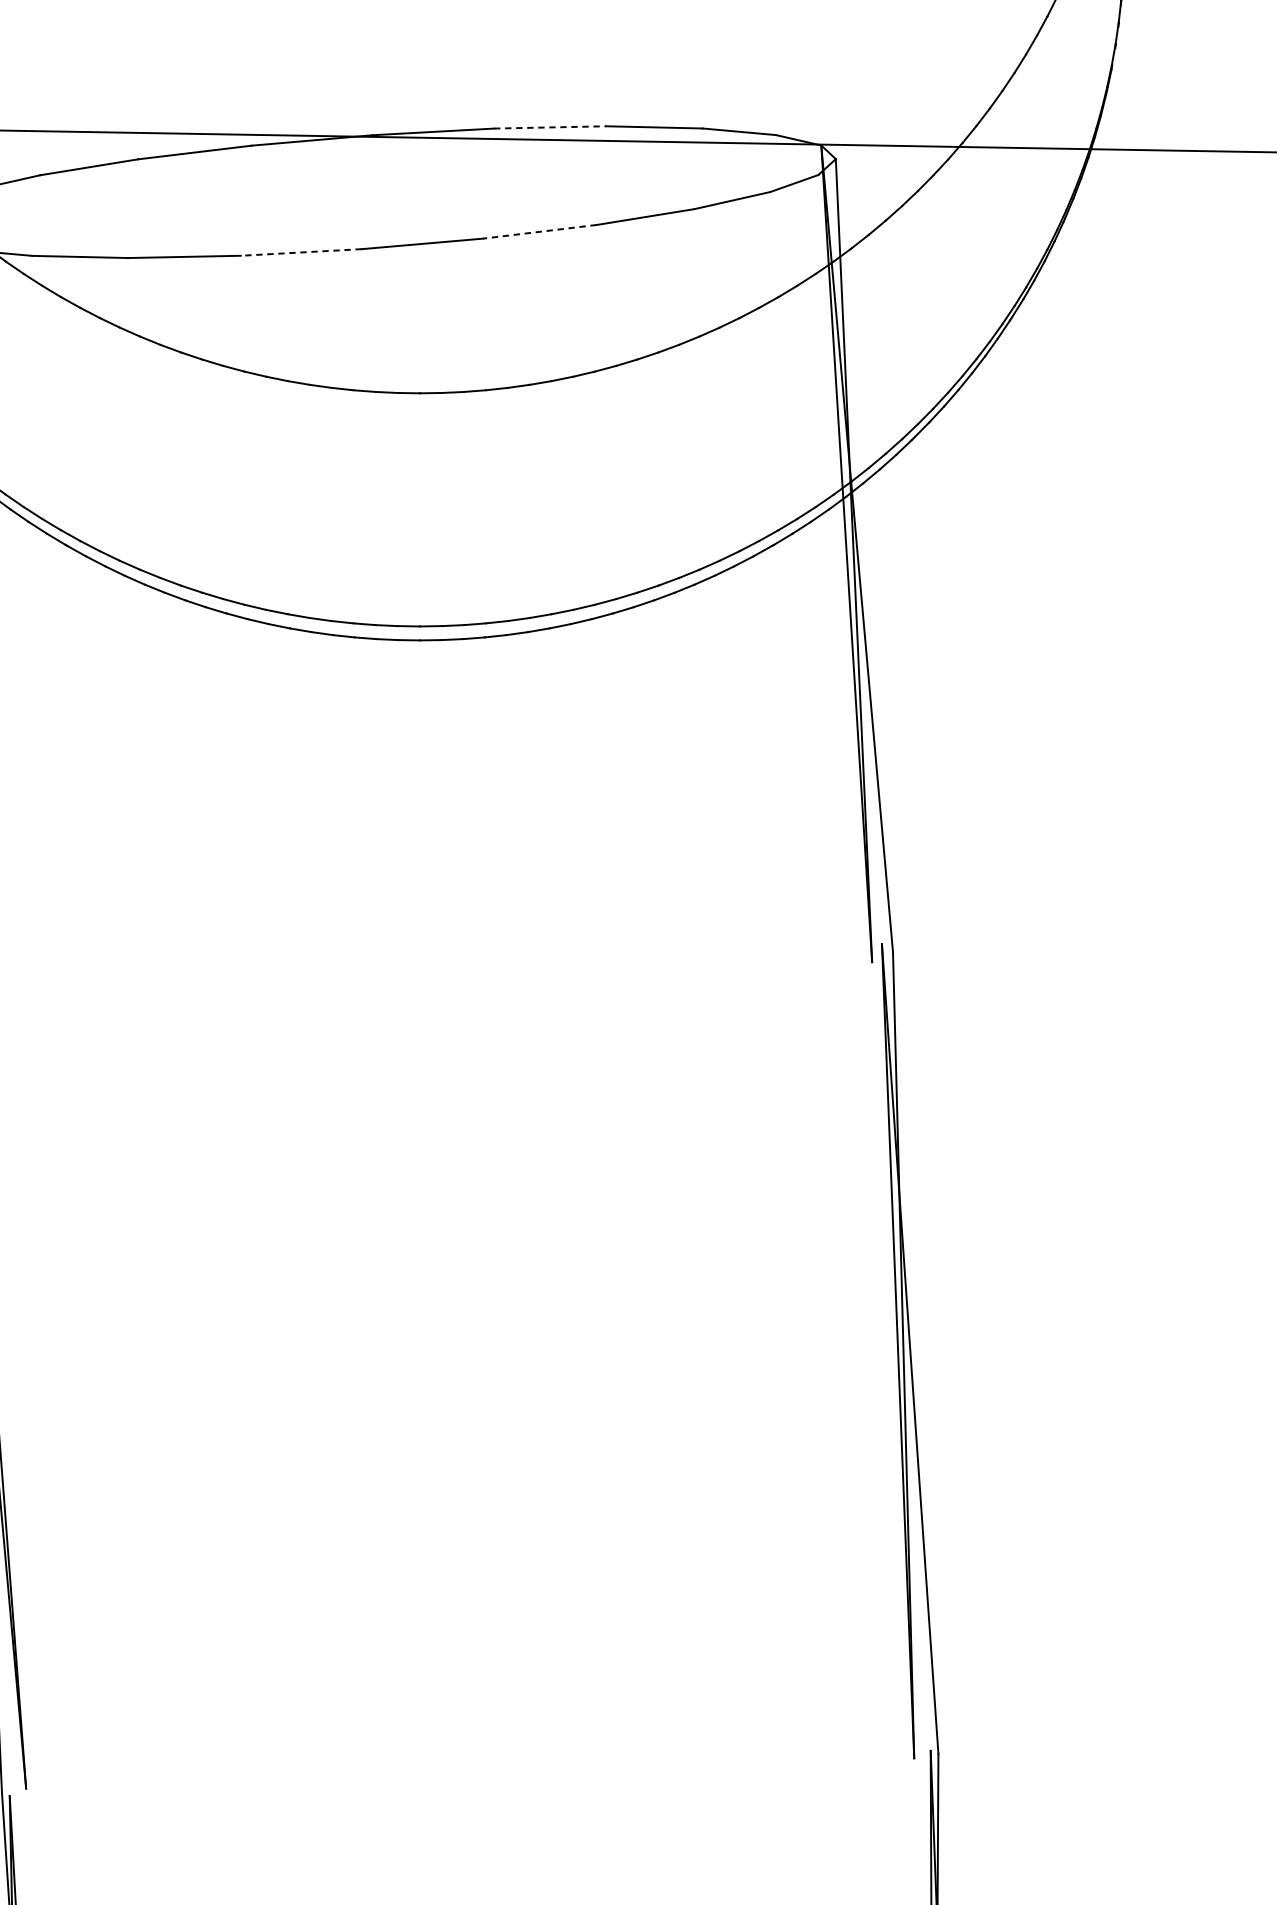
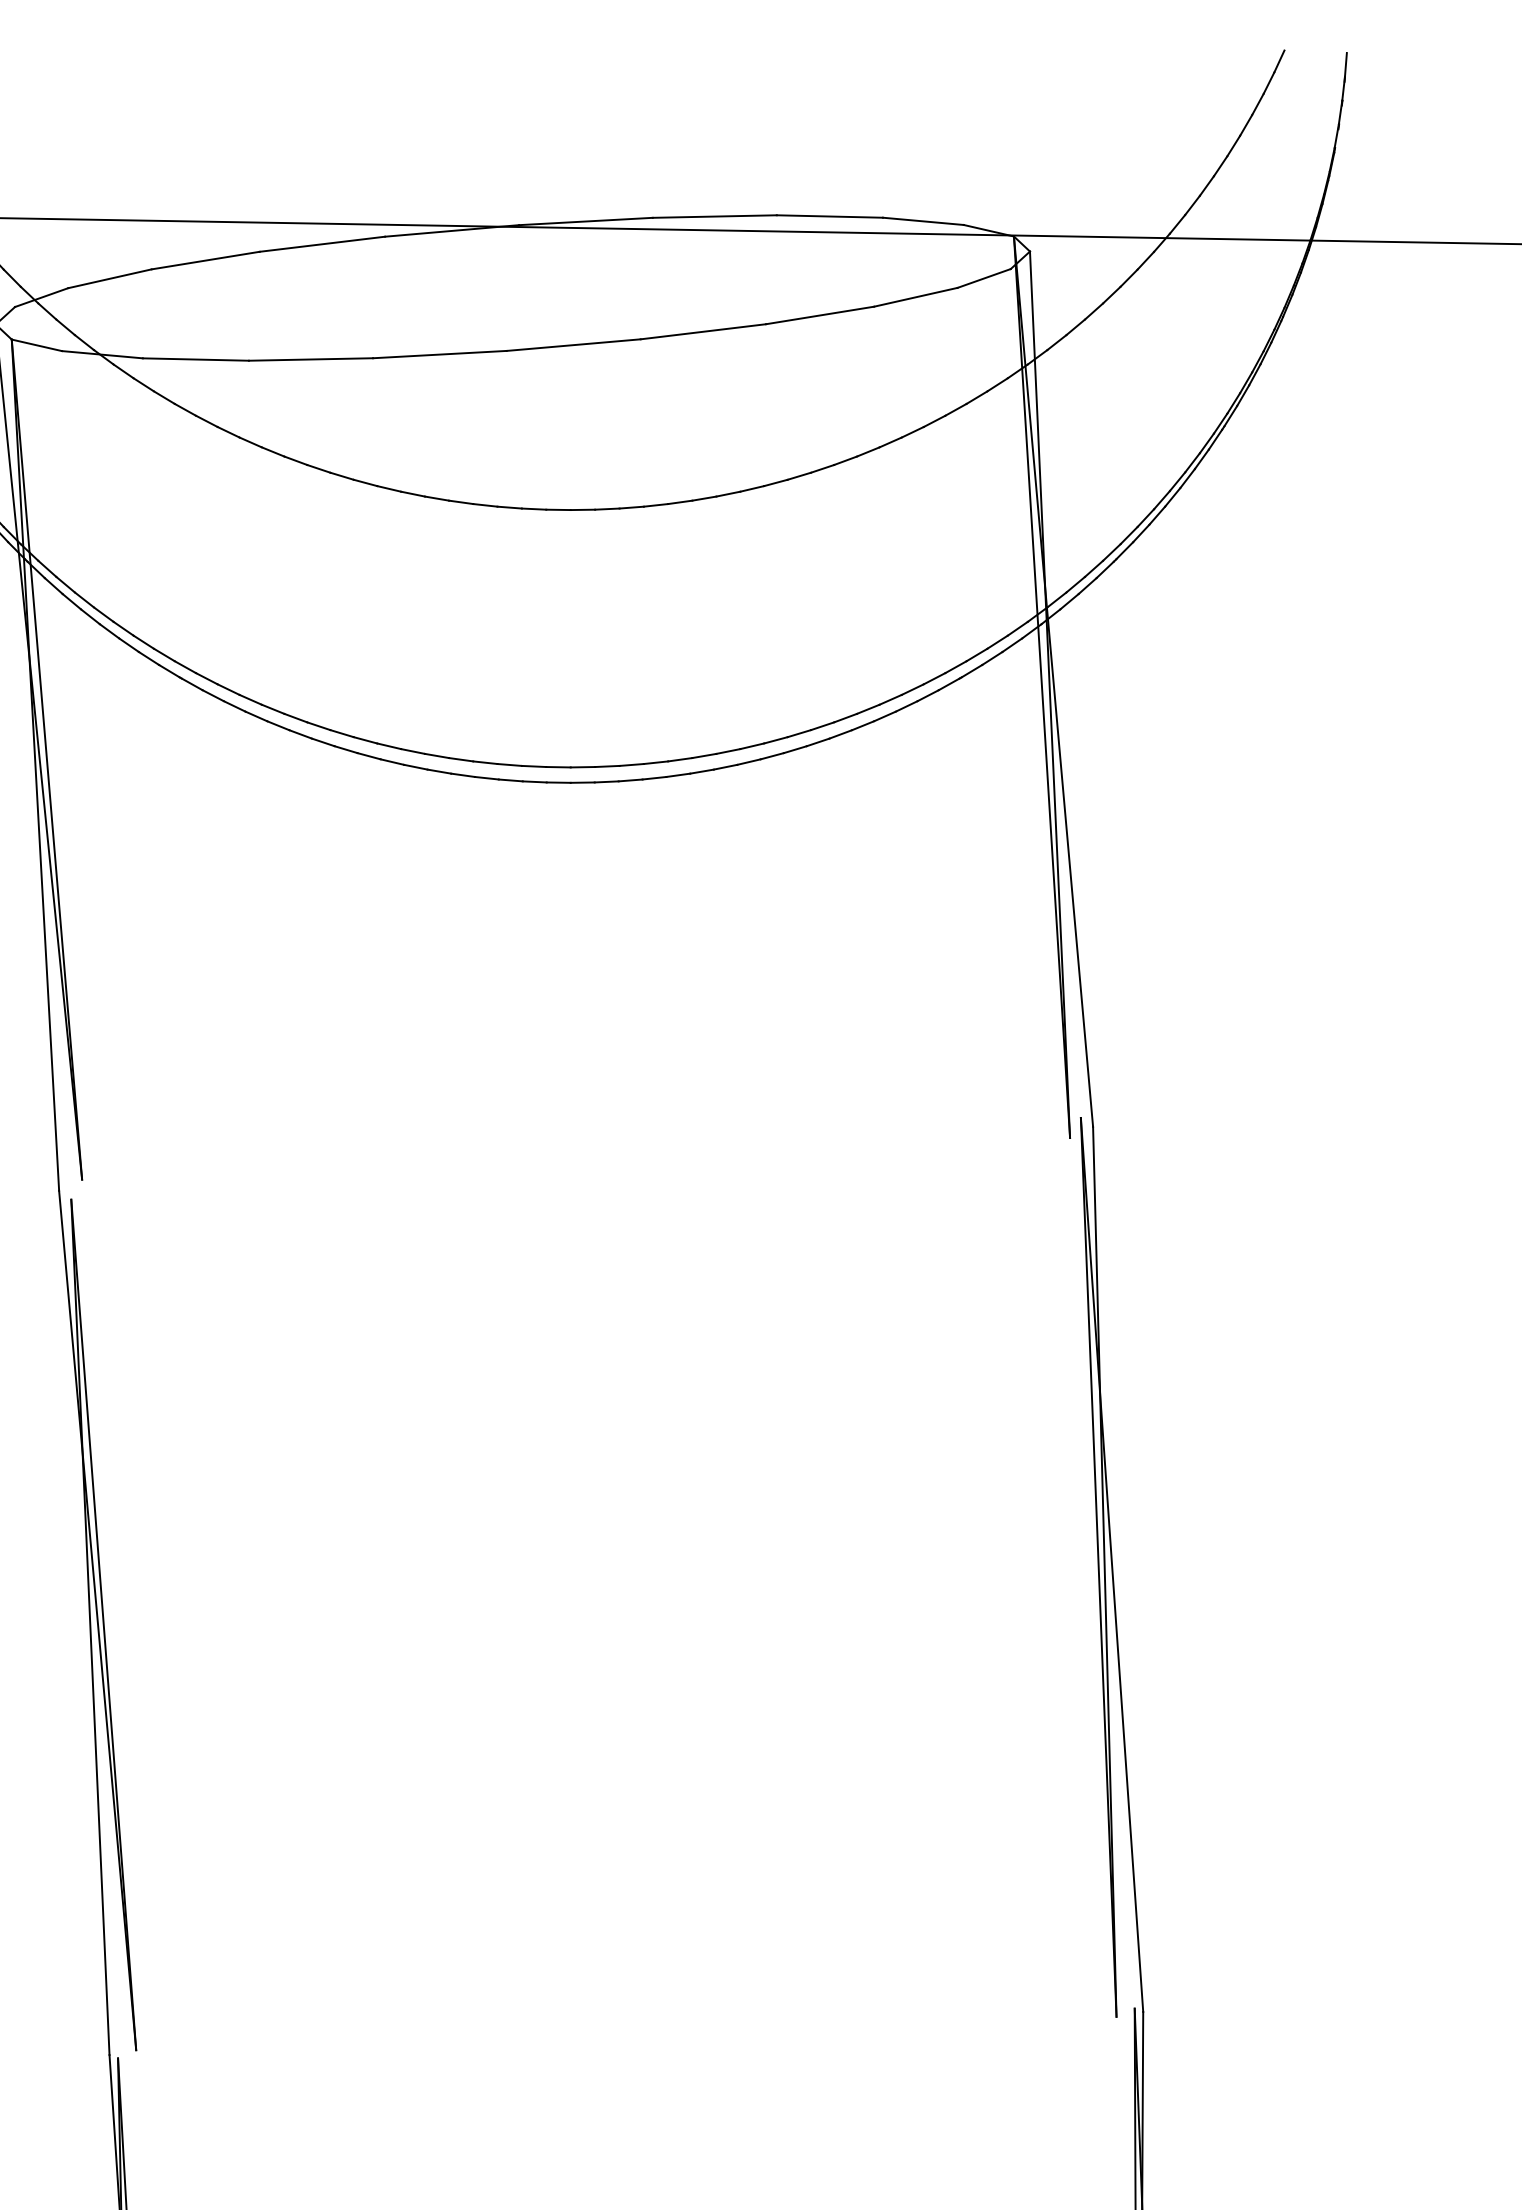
line: (550, 127) -> (715, 216), dashed -> solid
line: (539, 231) -> (702, 331), dashed -> solid
line: (300, 252) -> (439, 354), dashed -> solid

